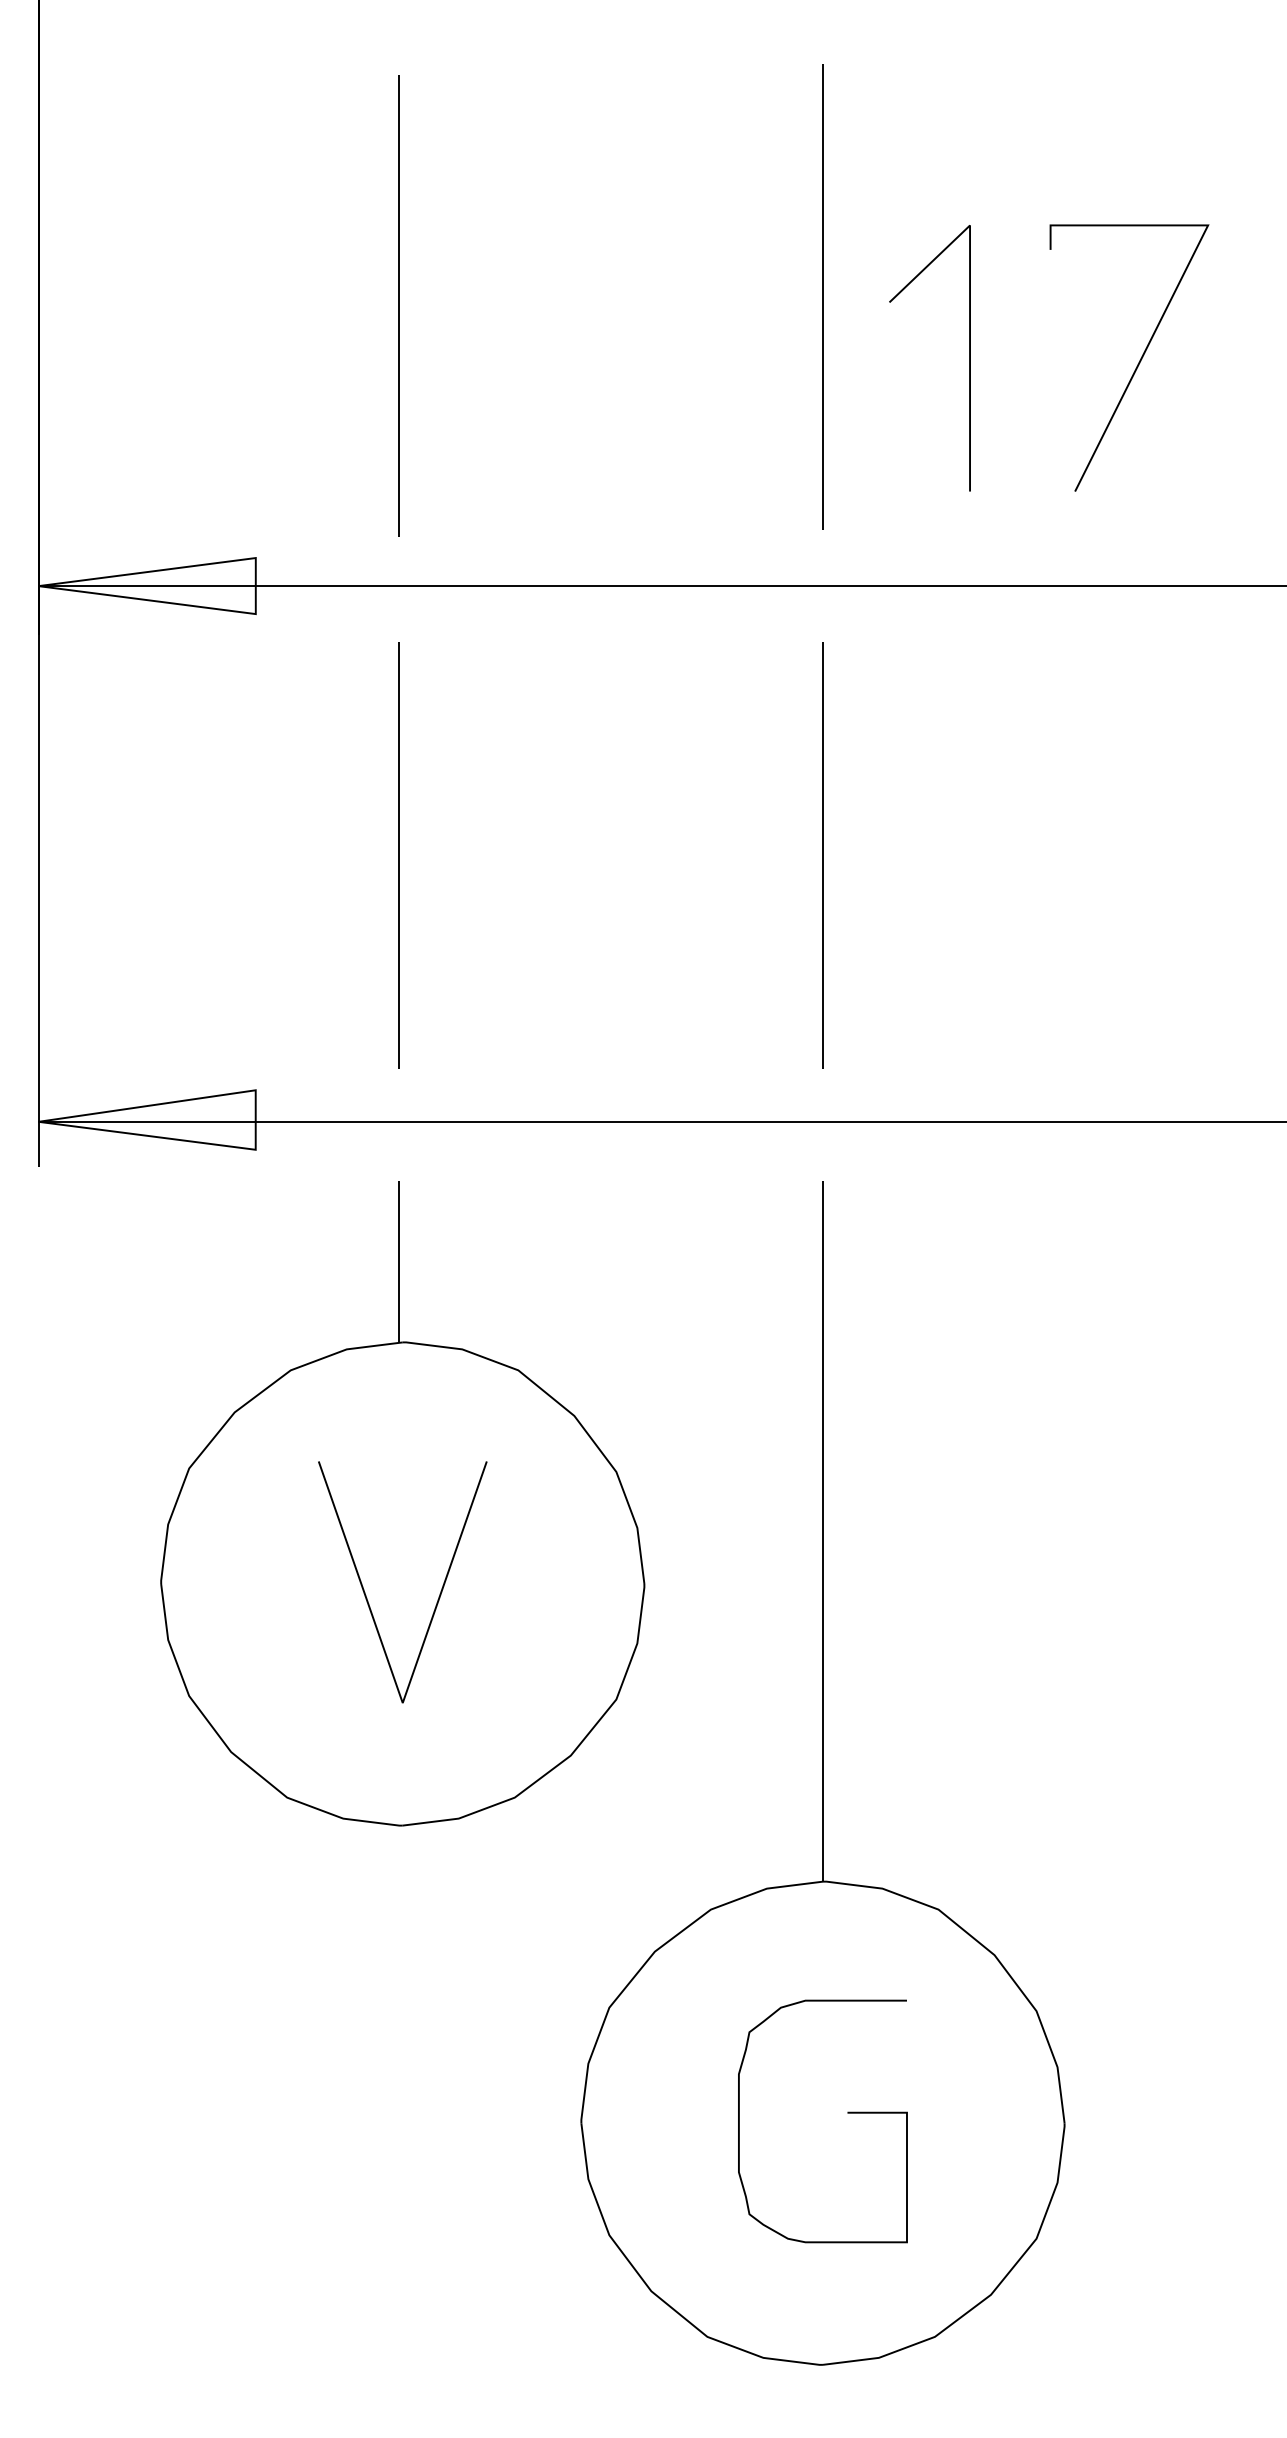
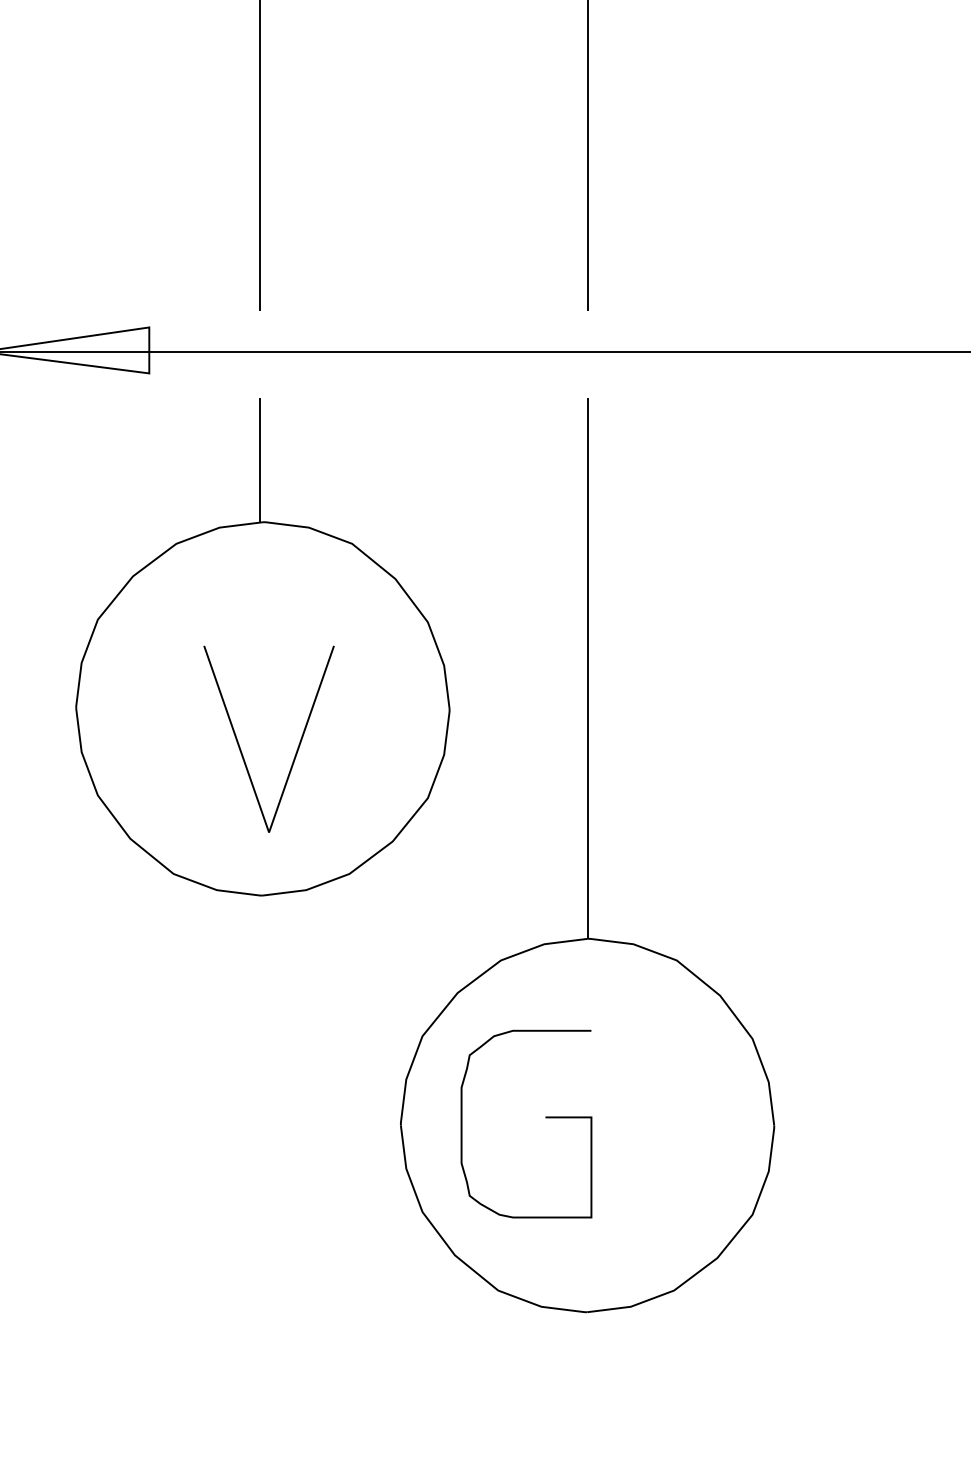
curve: (366, 1595) -> (241, 749), moved
curve: (847, 2113) -> (545, 1117), moved

